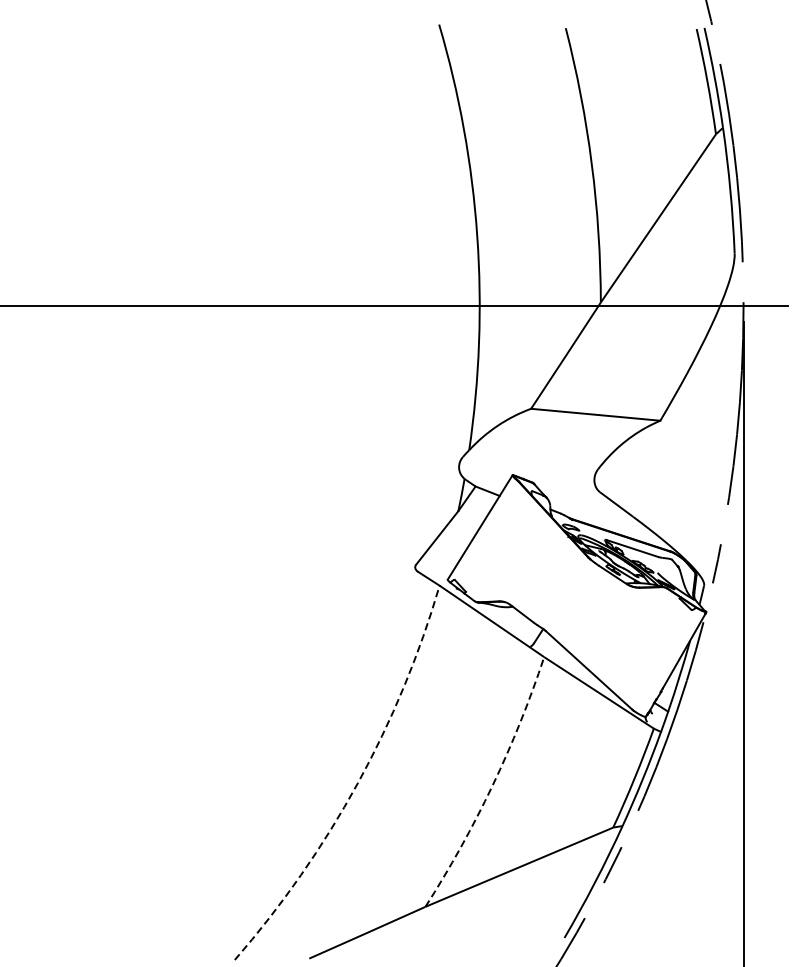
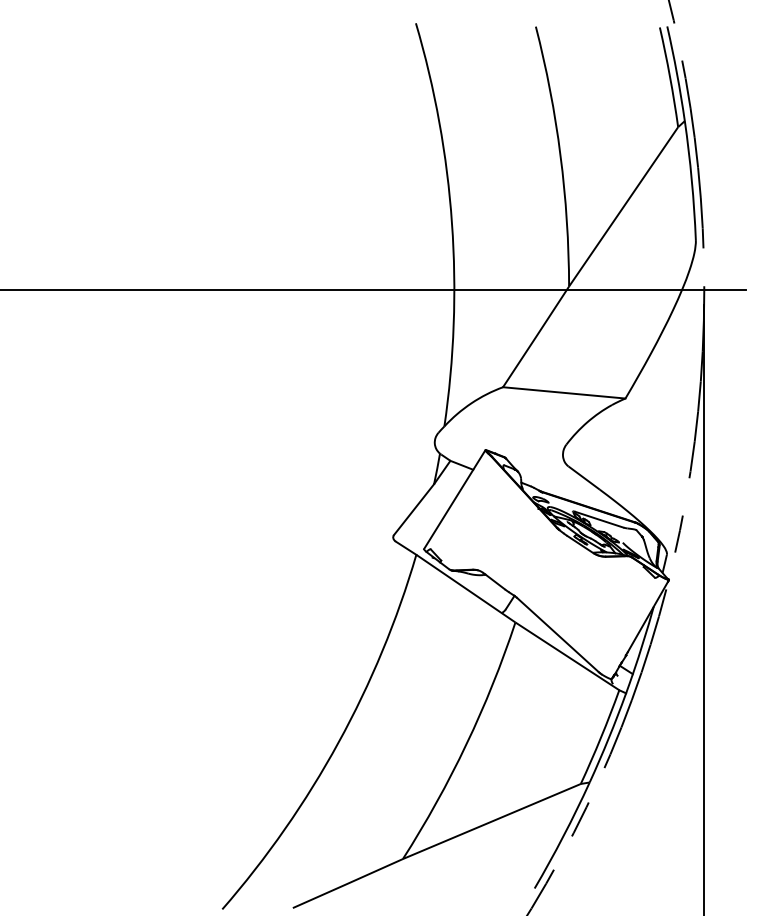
arc: (357, 783) -> (338, 742), dashed -> solid
arc: (492, 785) -> (466, 744), dashed -> solid

